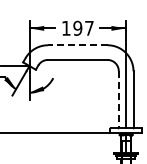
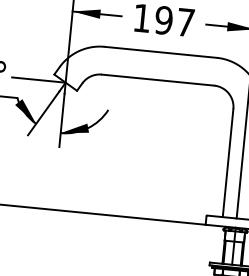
line: (77, 45) -> (160, 52), dashed -> solid
line: (118, 100) -> (227, 164), dashed -> solid

